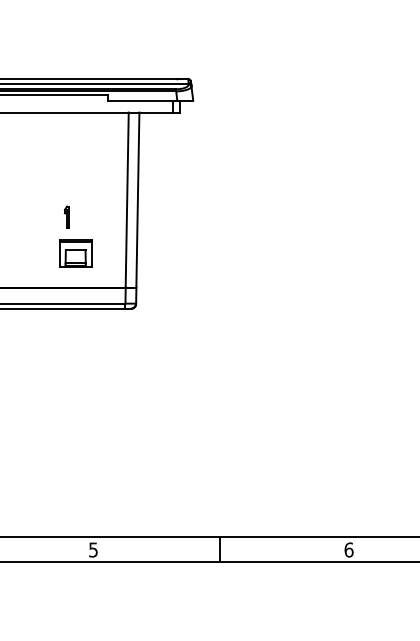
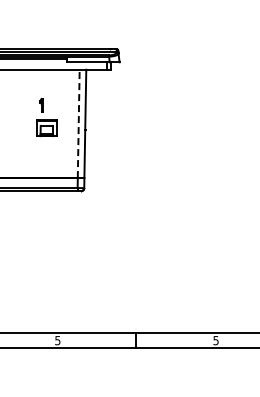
line: (126, 199) -> (78, 123), solid -> dashed
part: (75, 236) -> (46, 117), moved
text: (348, 549) -> (215, 340), 6 -> 5

